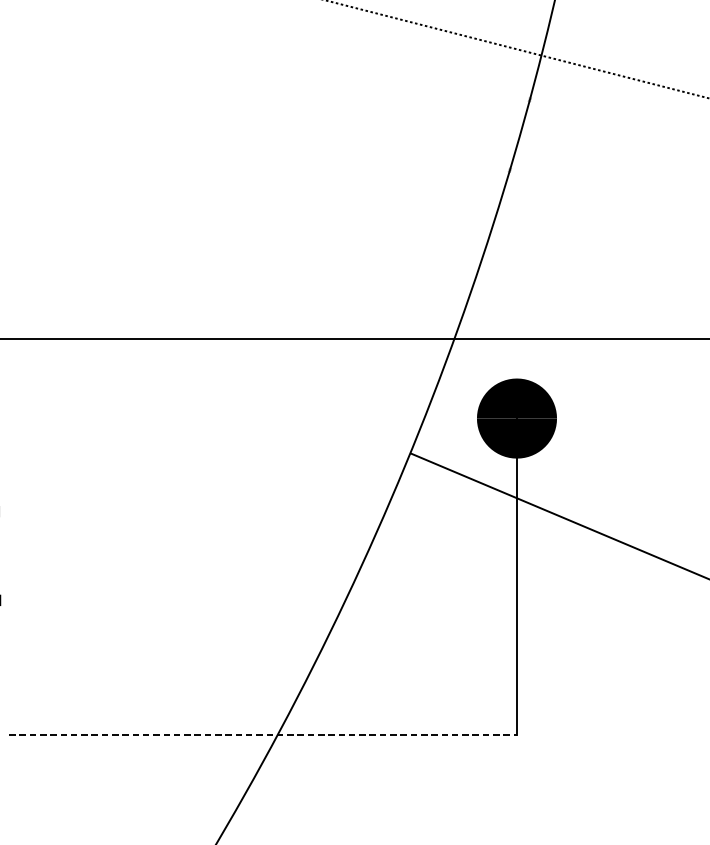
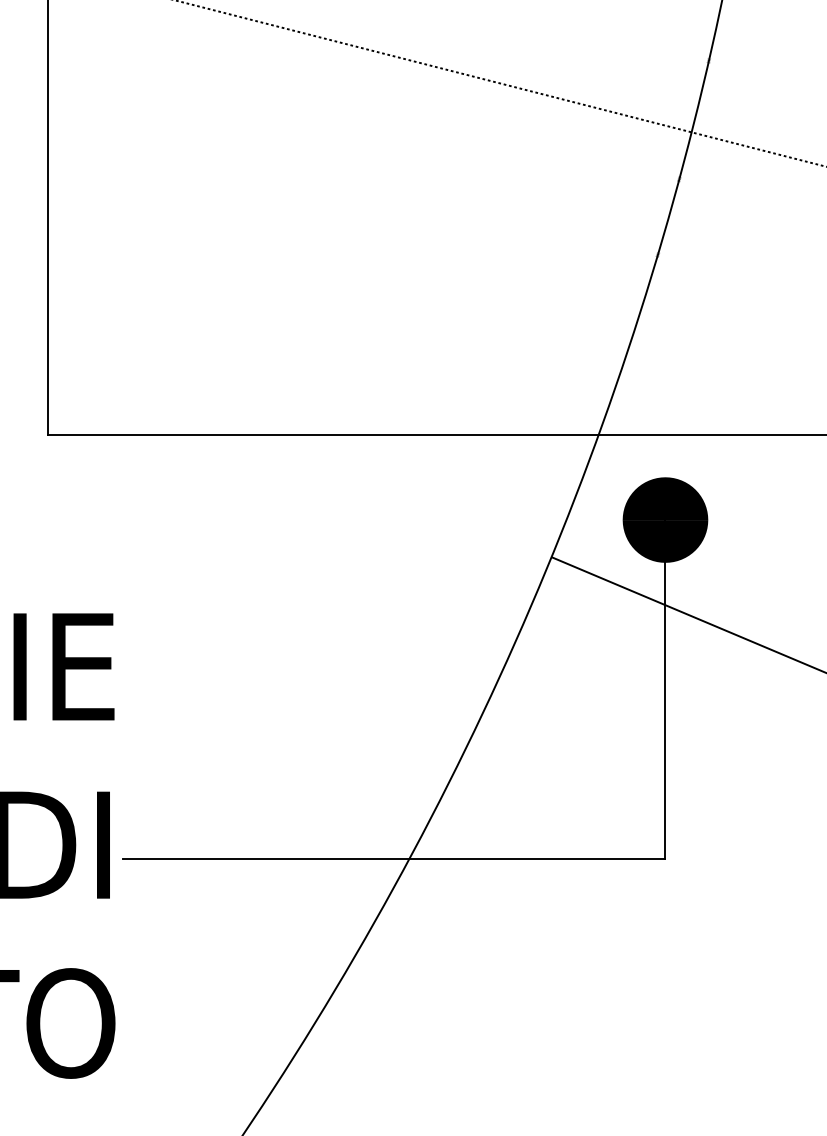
line: (263, 735) -> (394, 858), dashed -> solid

